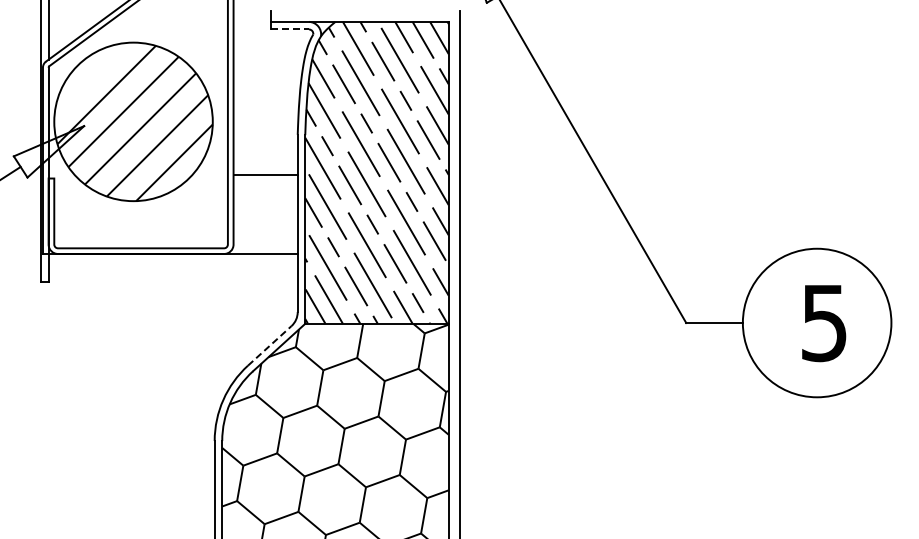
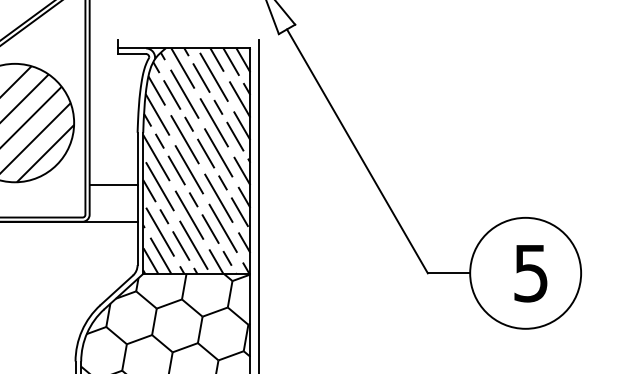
line: (290, 29) -> (132, 54), dashed -> solid
line: (265, 174) -> (113, 184), moved
line: (270, 345) -> (117, 290), dashed -> solid

